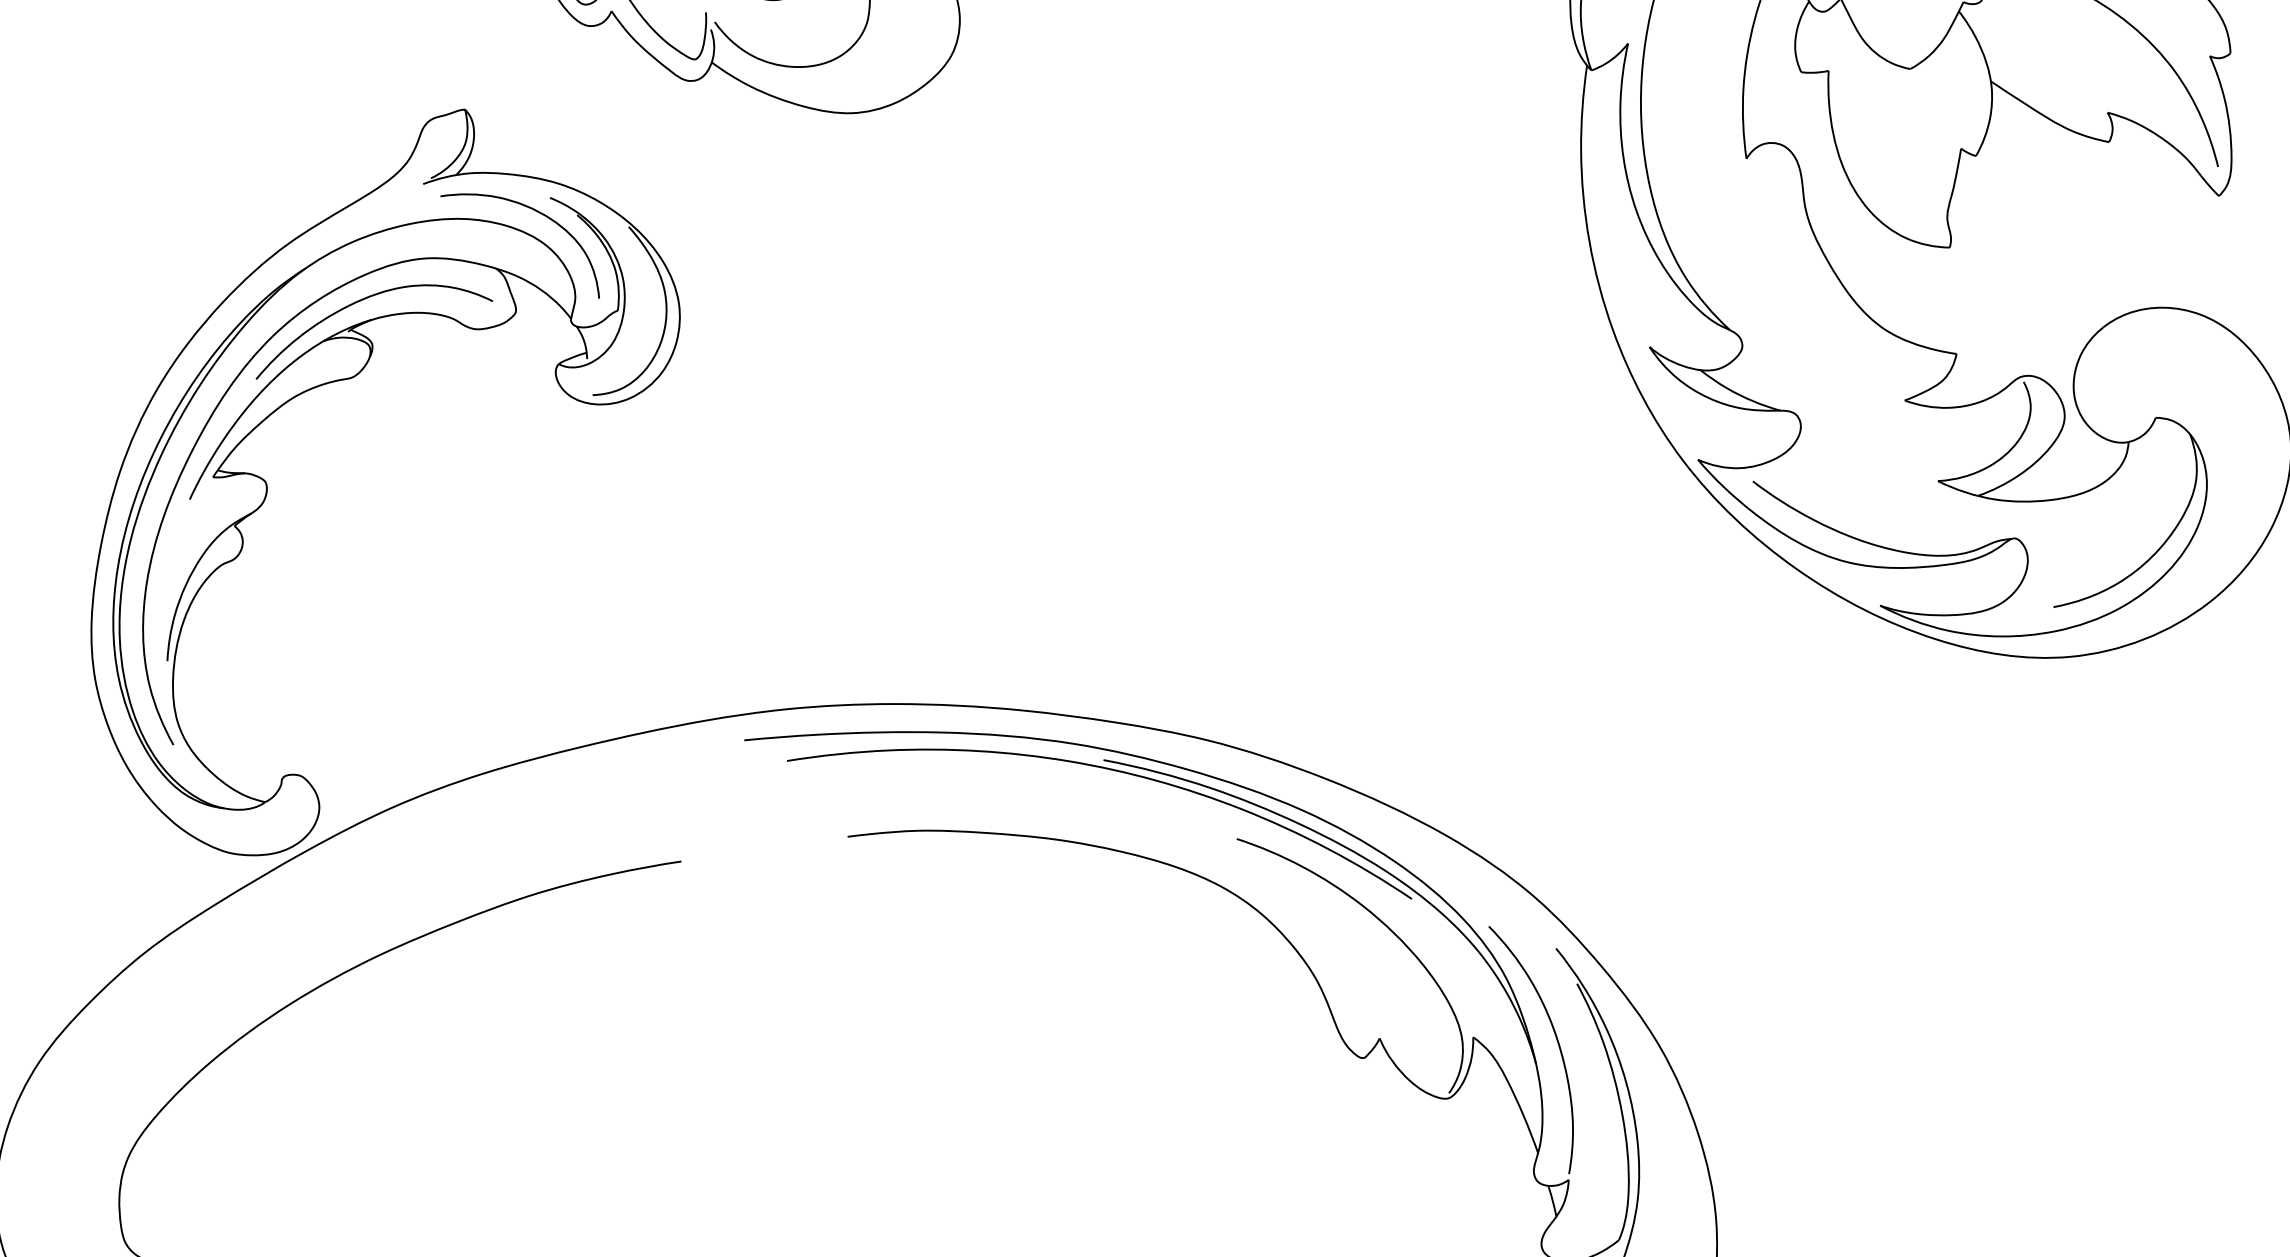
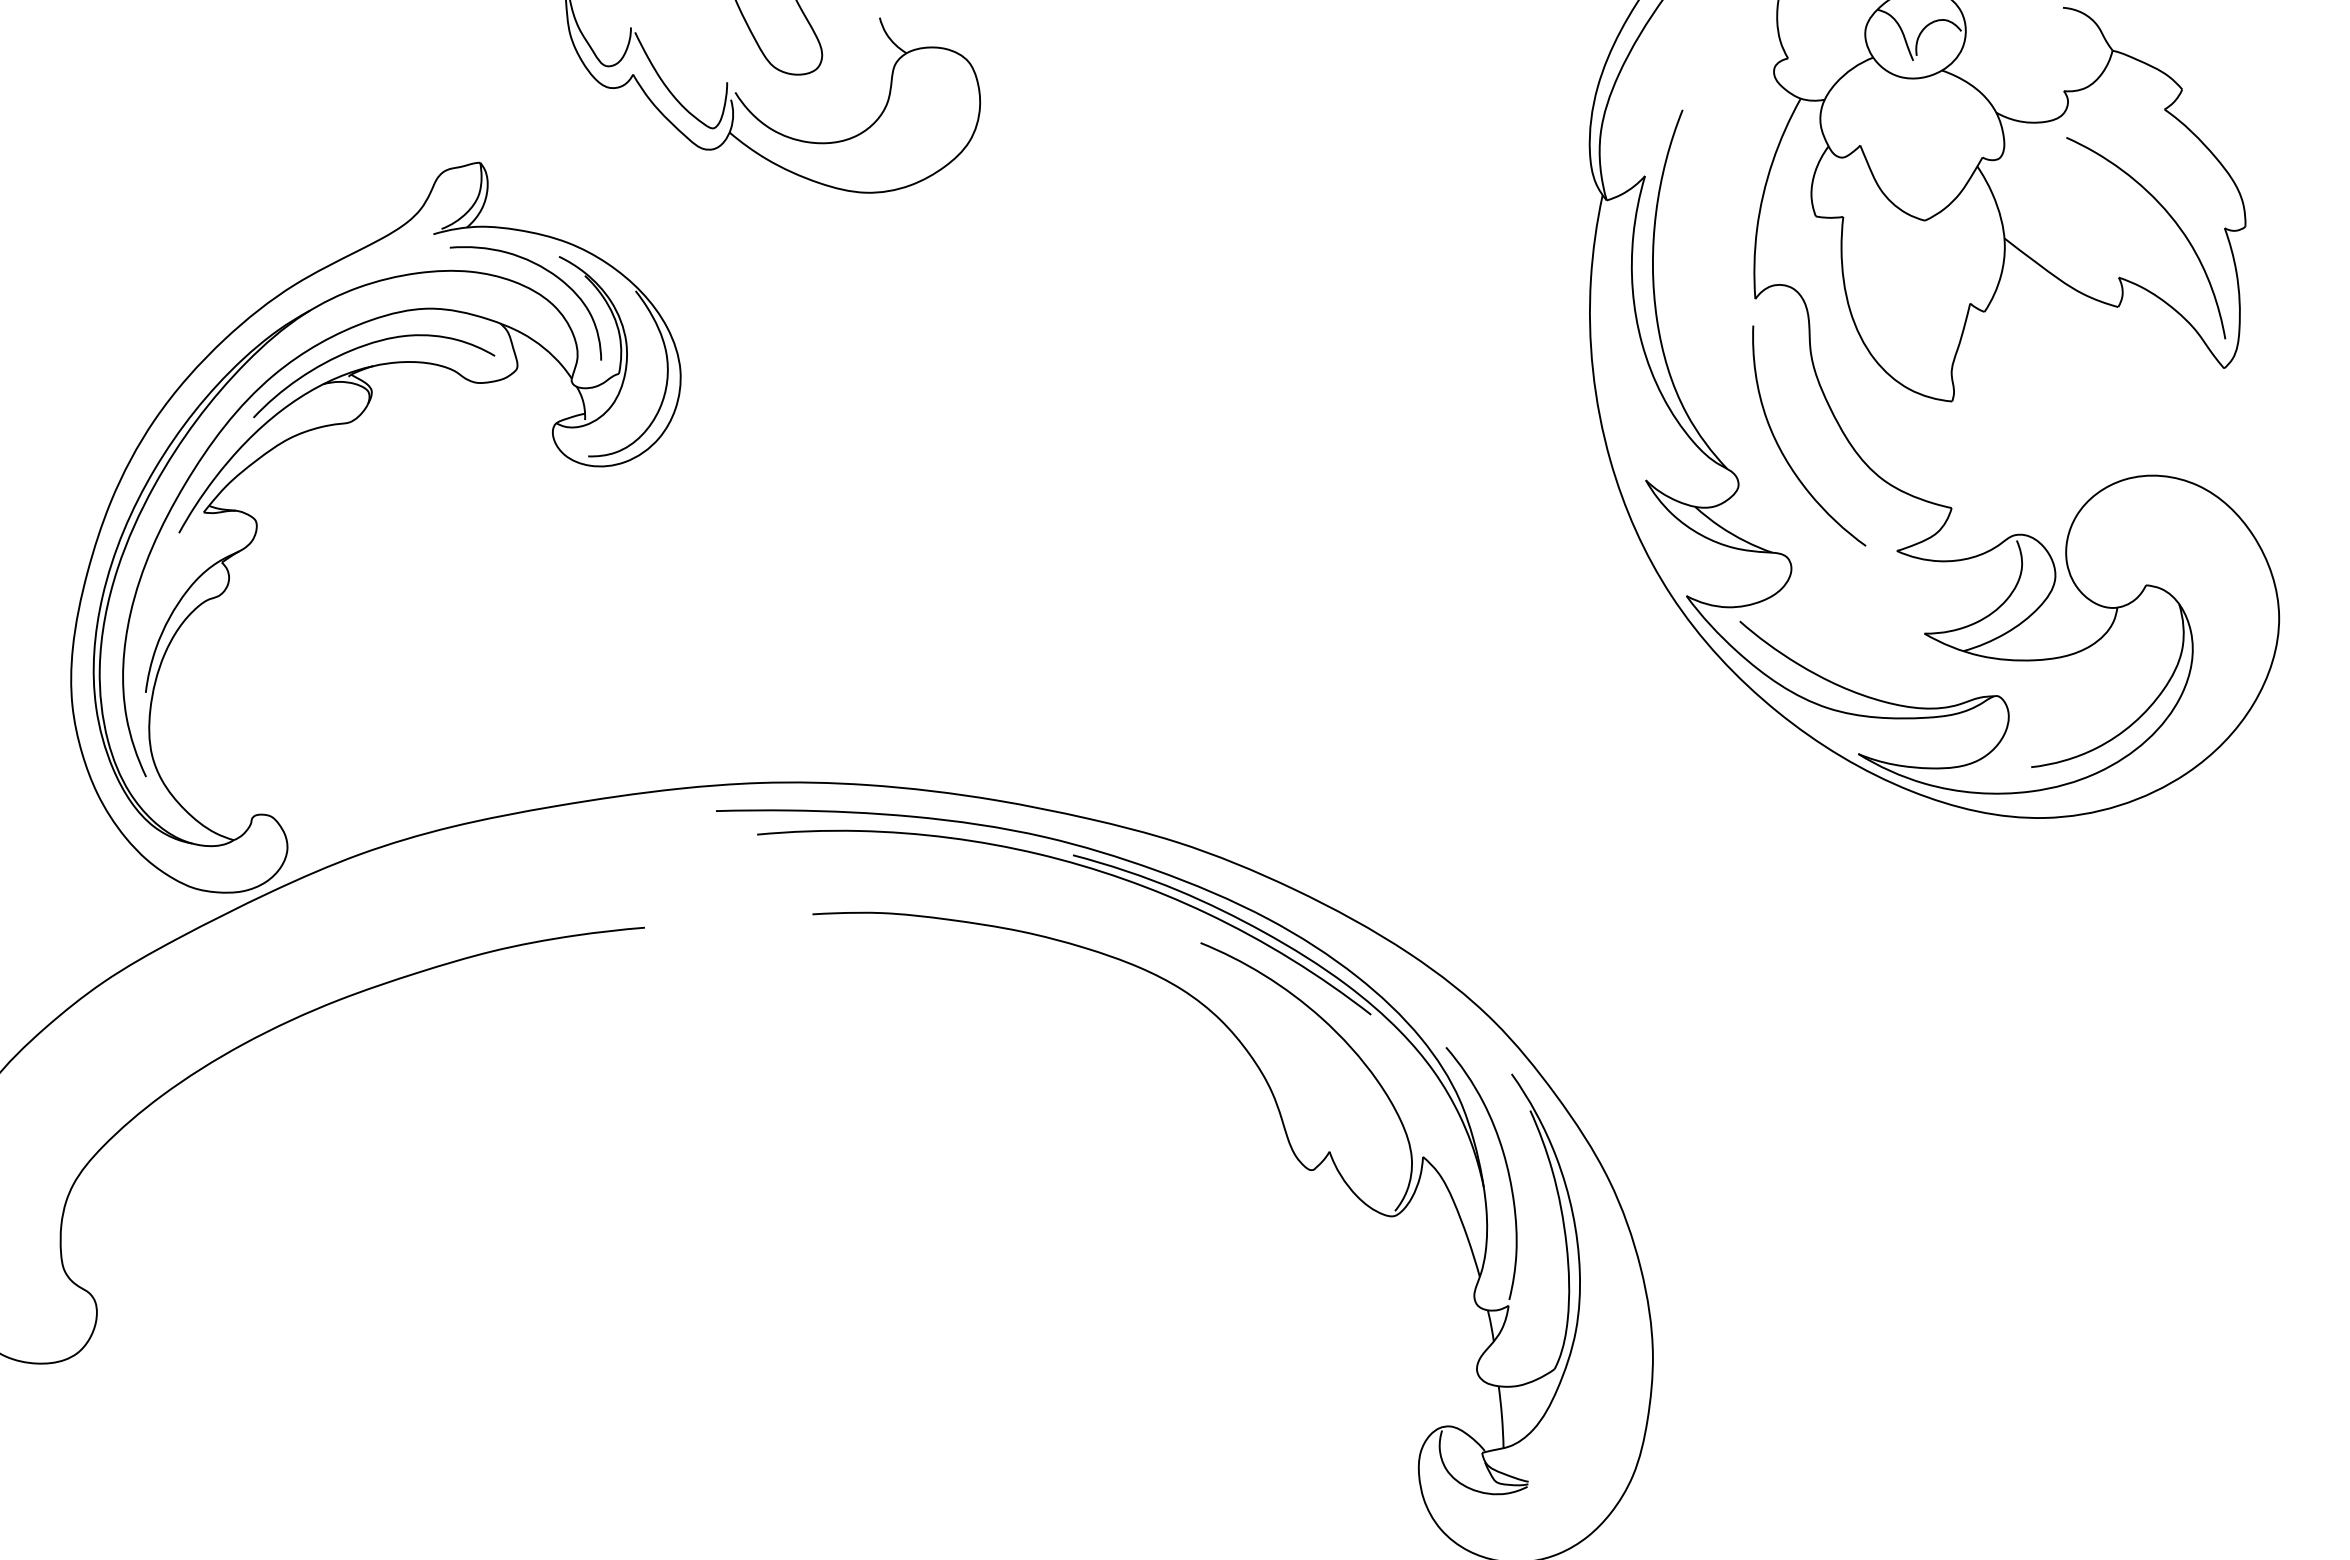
curve: (1782, 307) -> (1781, 449), added

